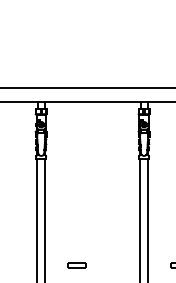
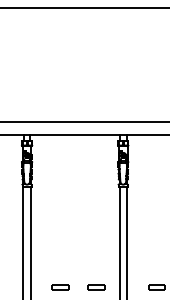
part: (115, 265) -> (96, 287), added

